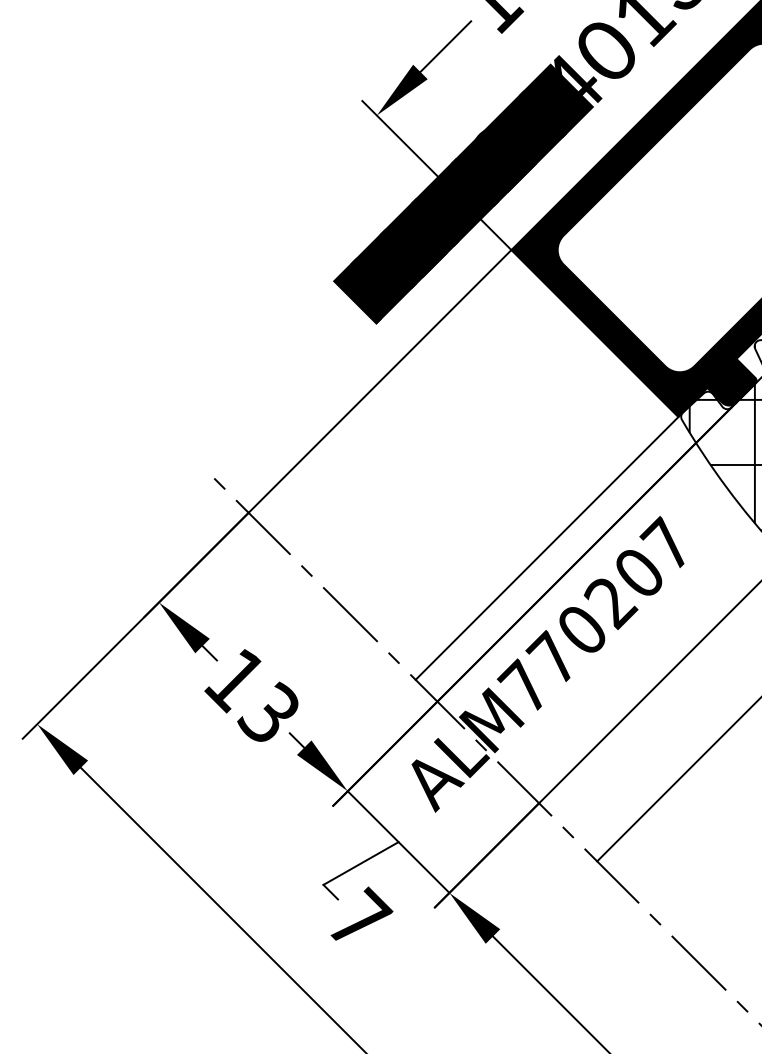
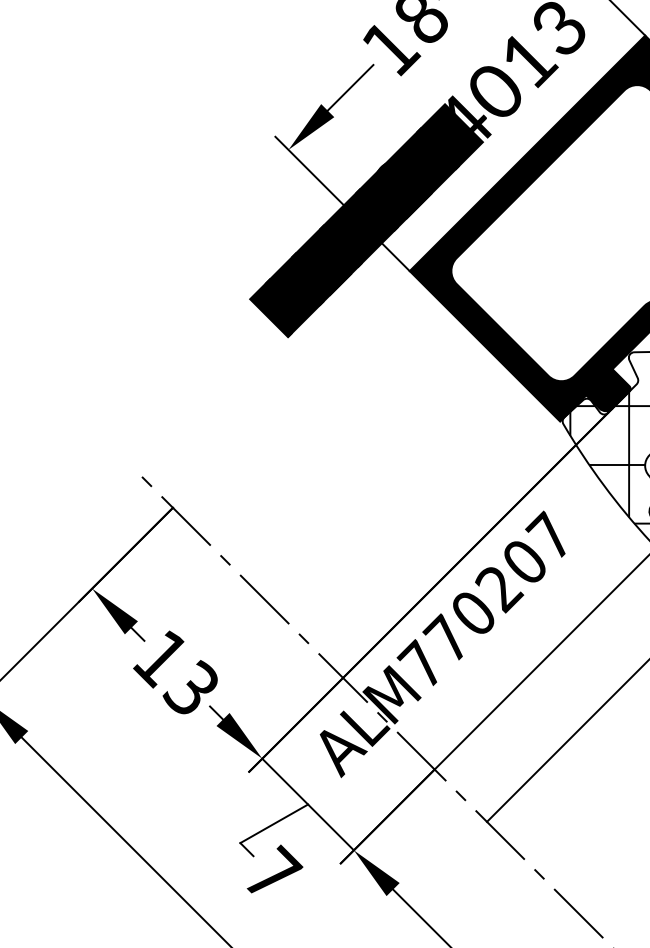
line: (379, 381) -> (290, 389), removed
line: (546, 548) -> (441, 539), removed

